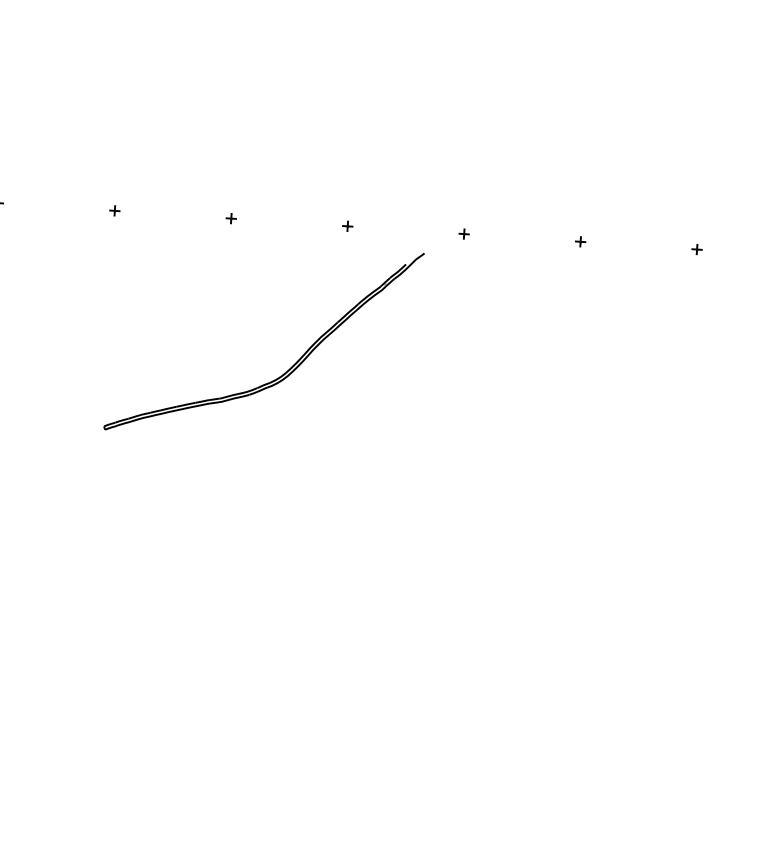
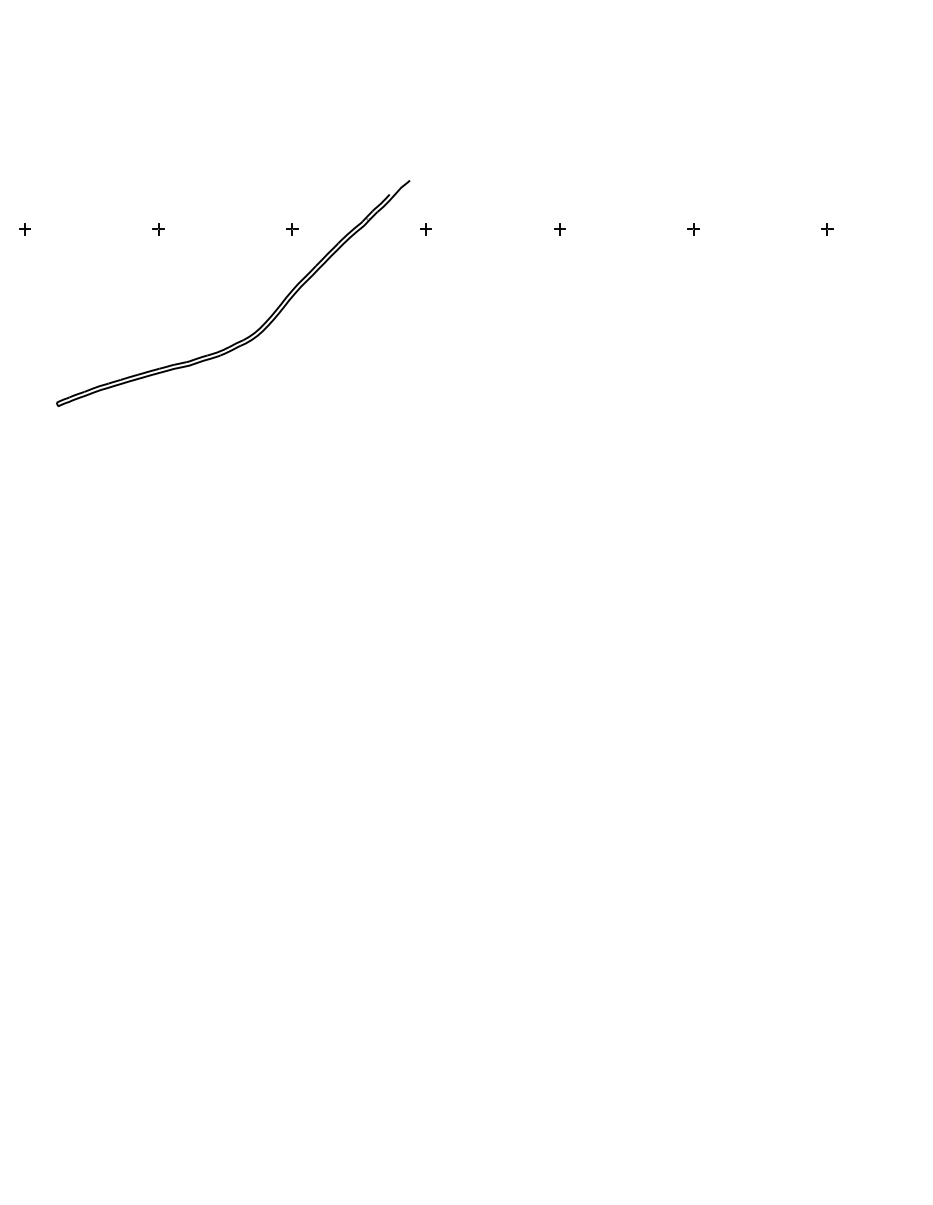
part: (288, 369) -> (263, 323), moved

